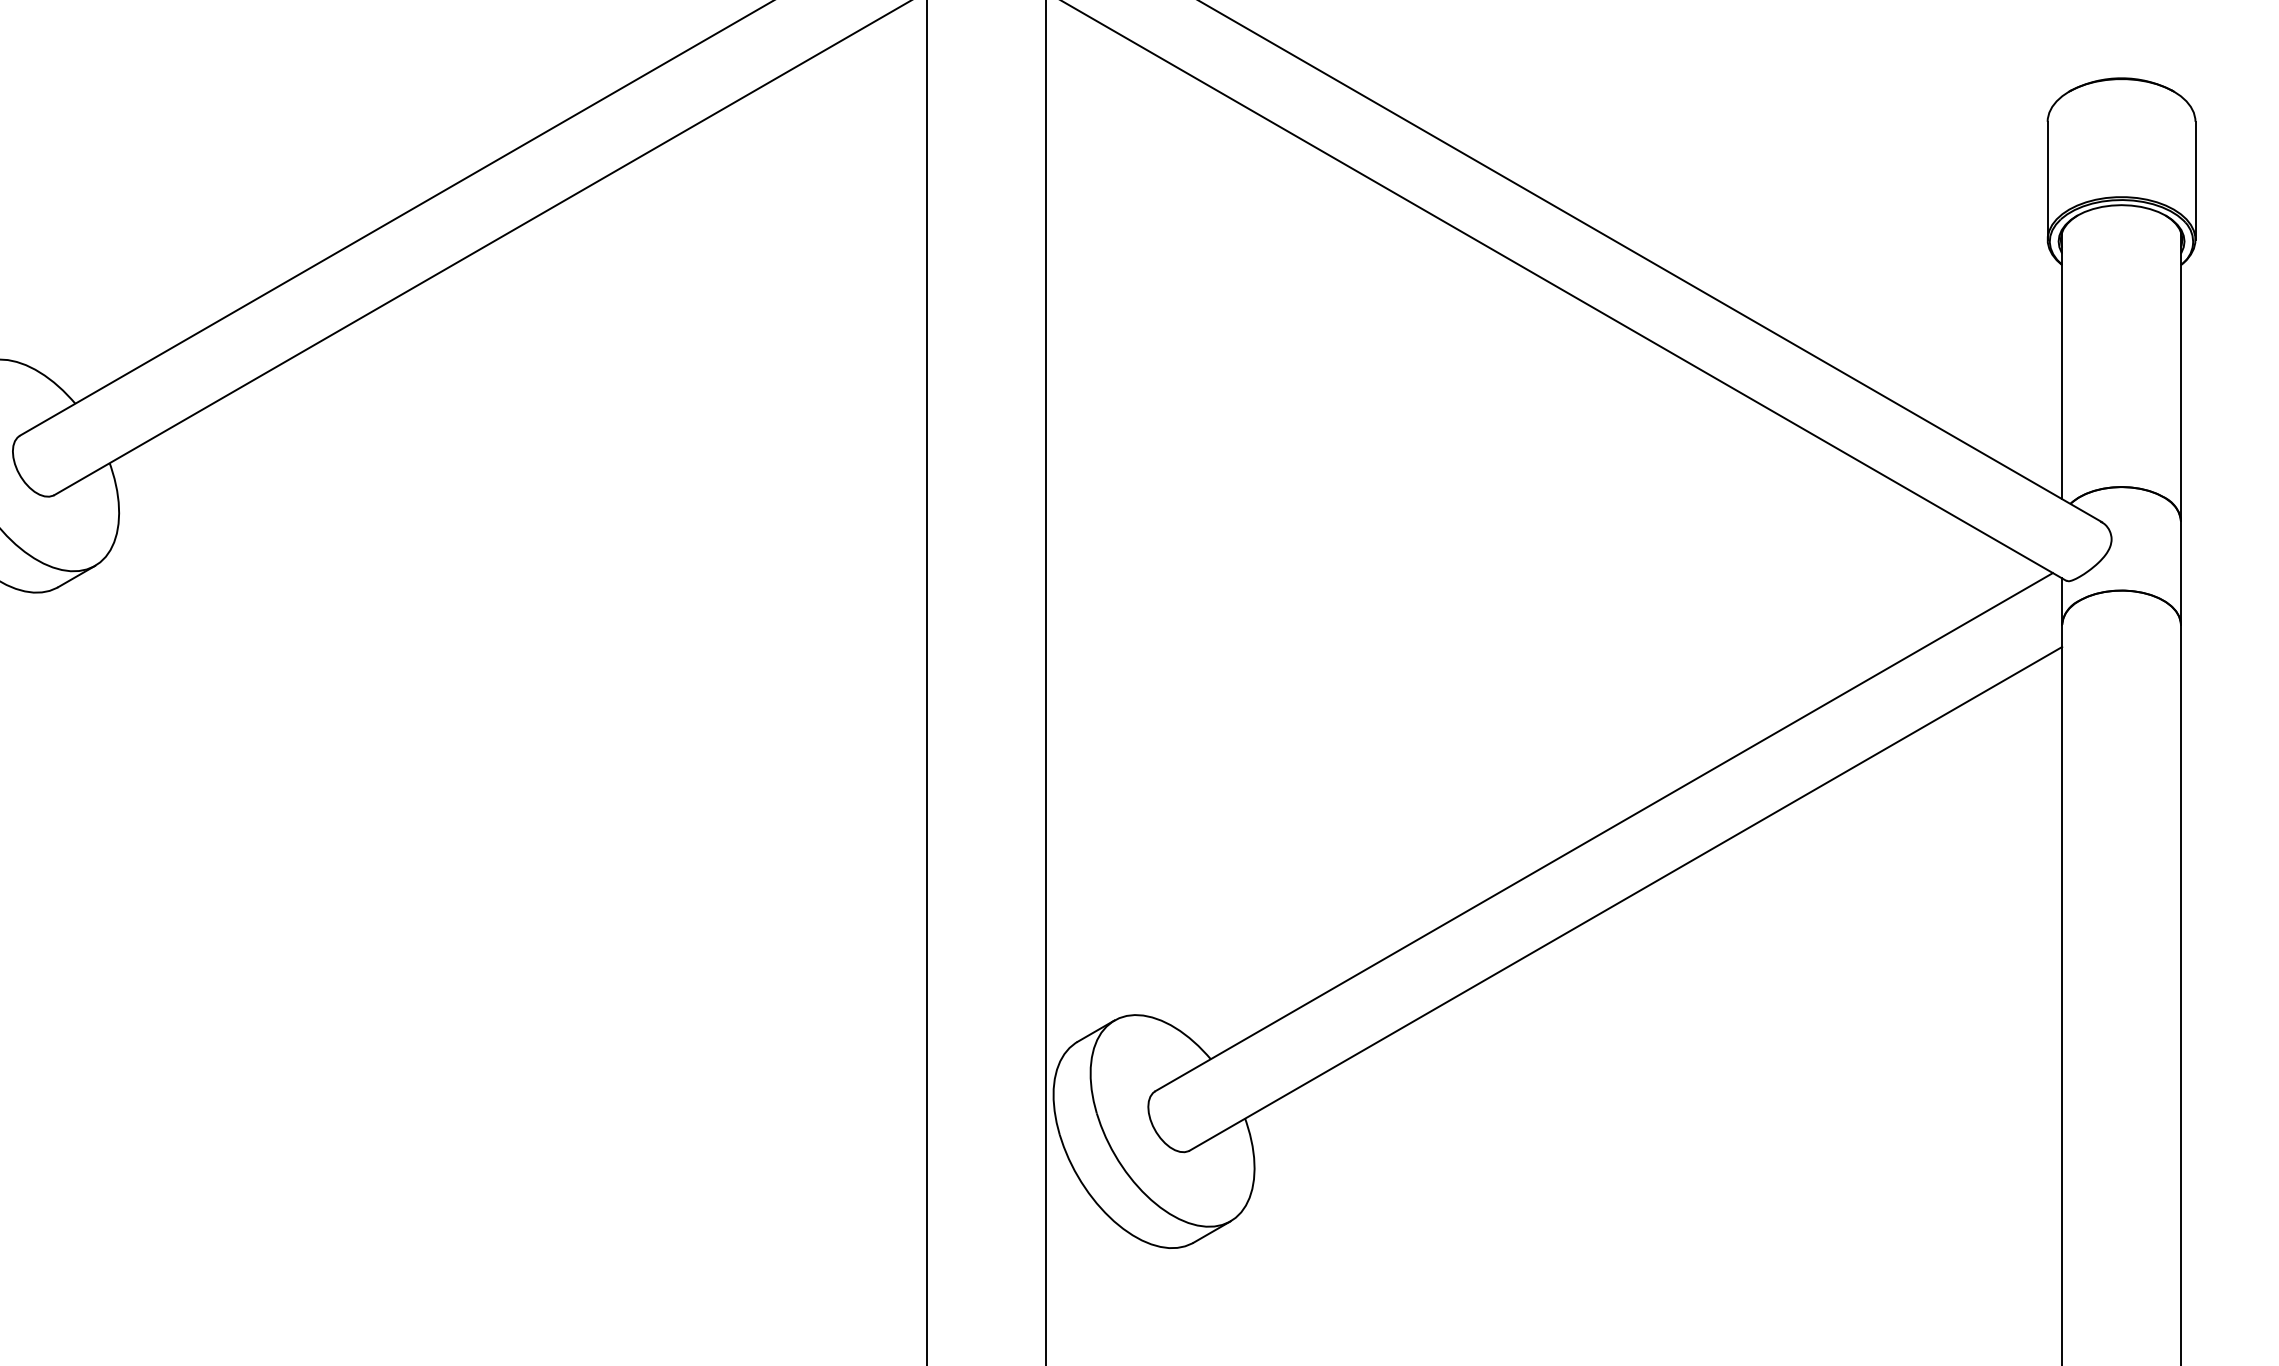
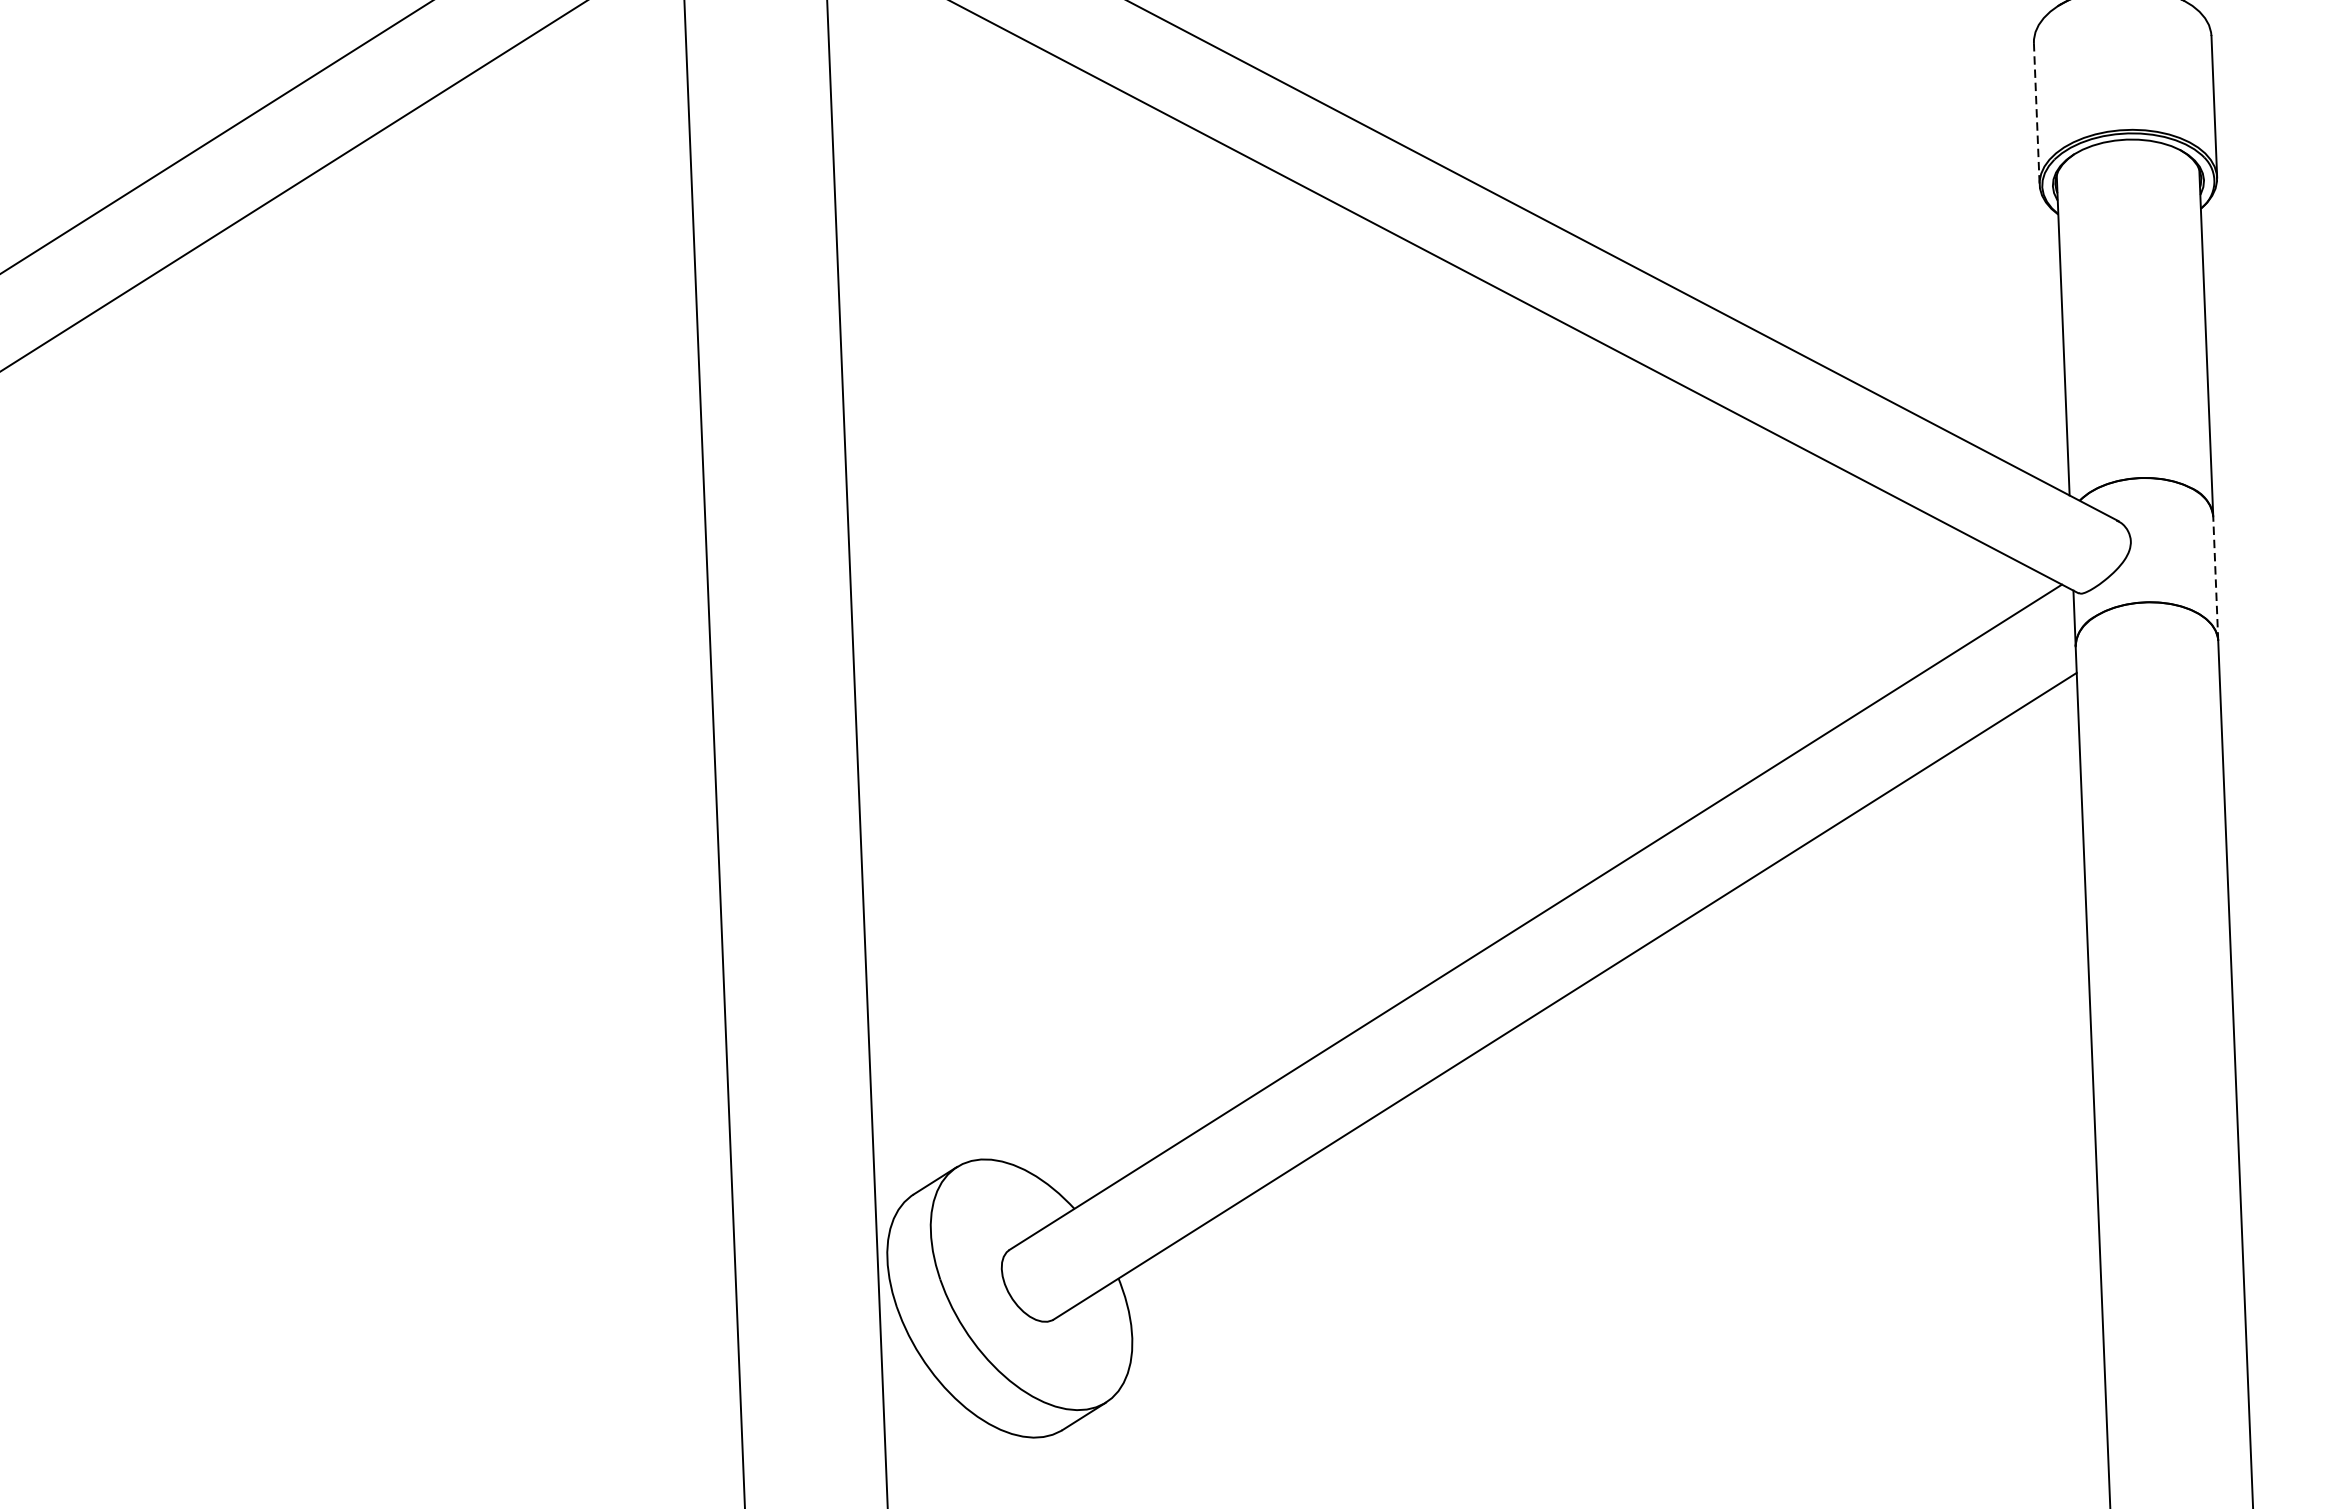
line: (2047, 180) -> (2036, 113), solid -> dashed
line: (2180, 573) -> (2215, 578), solid -> dashed

